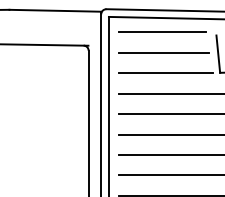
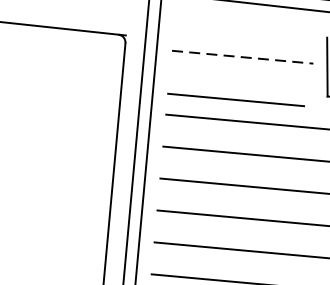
line: (162, 31) -> (236, 98), moved
line: (164, 52) -> (243, 56), solid -> dashed
line: (165, 73) -> (242, 89), removed

